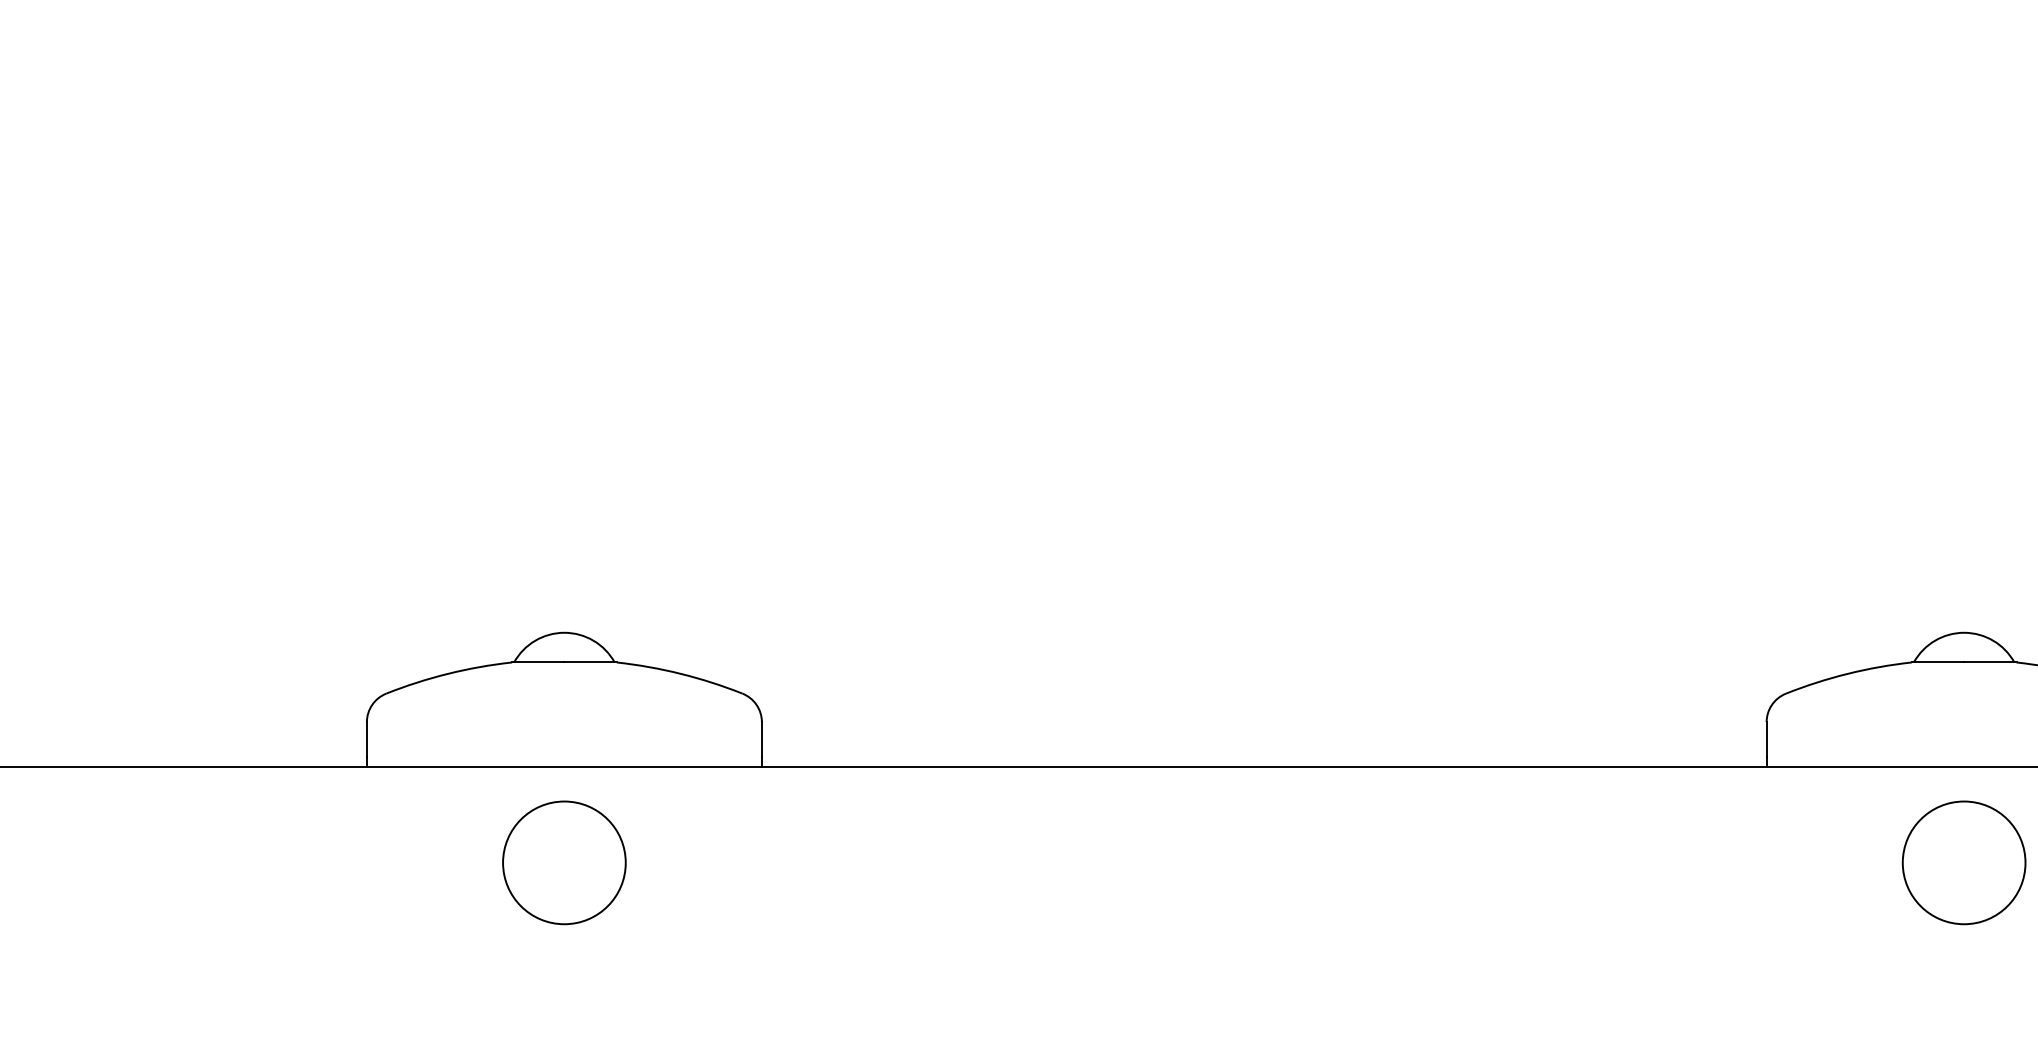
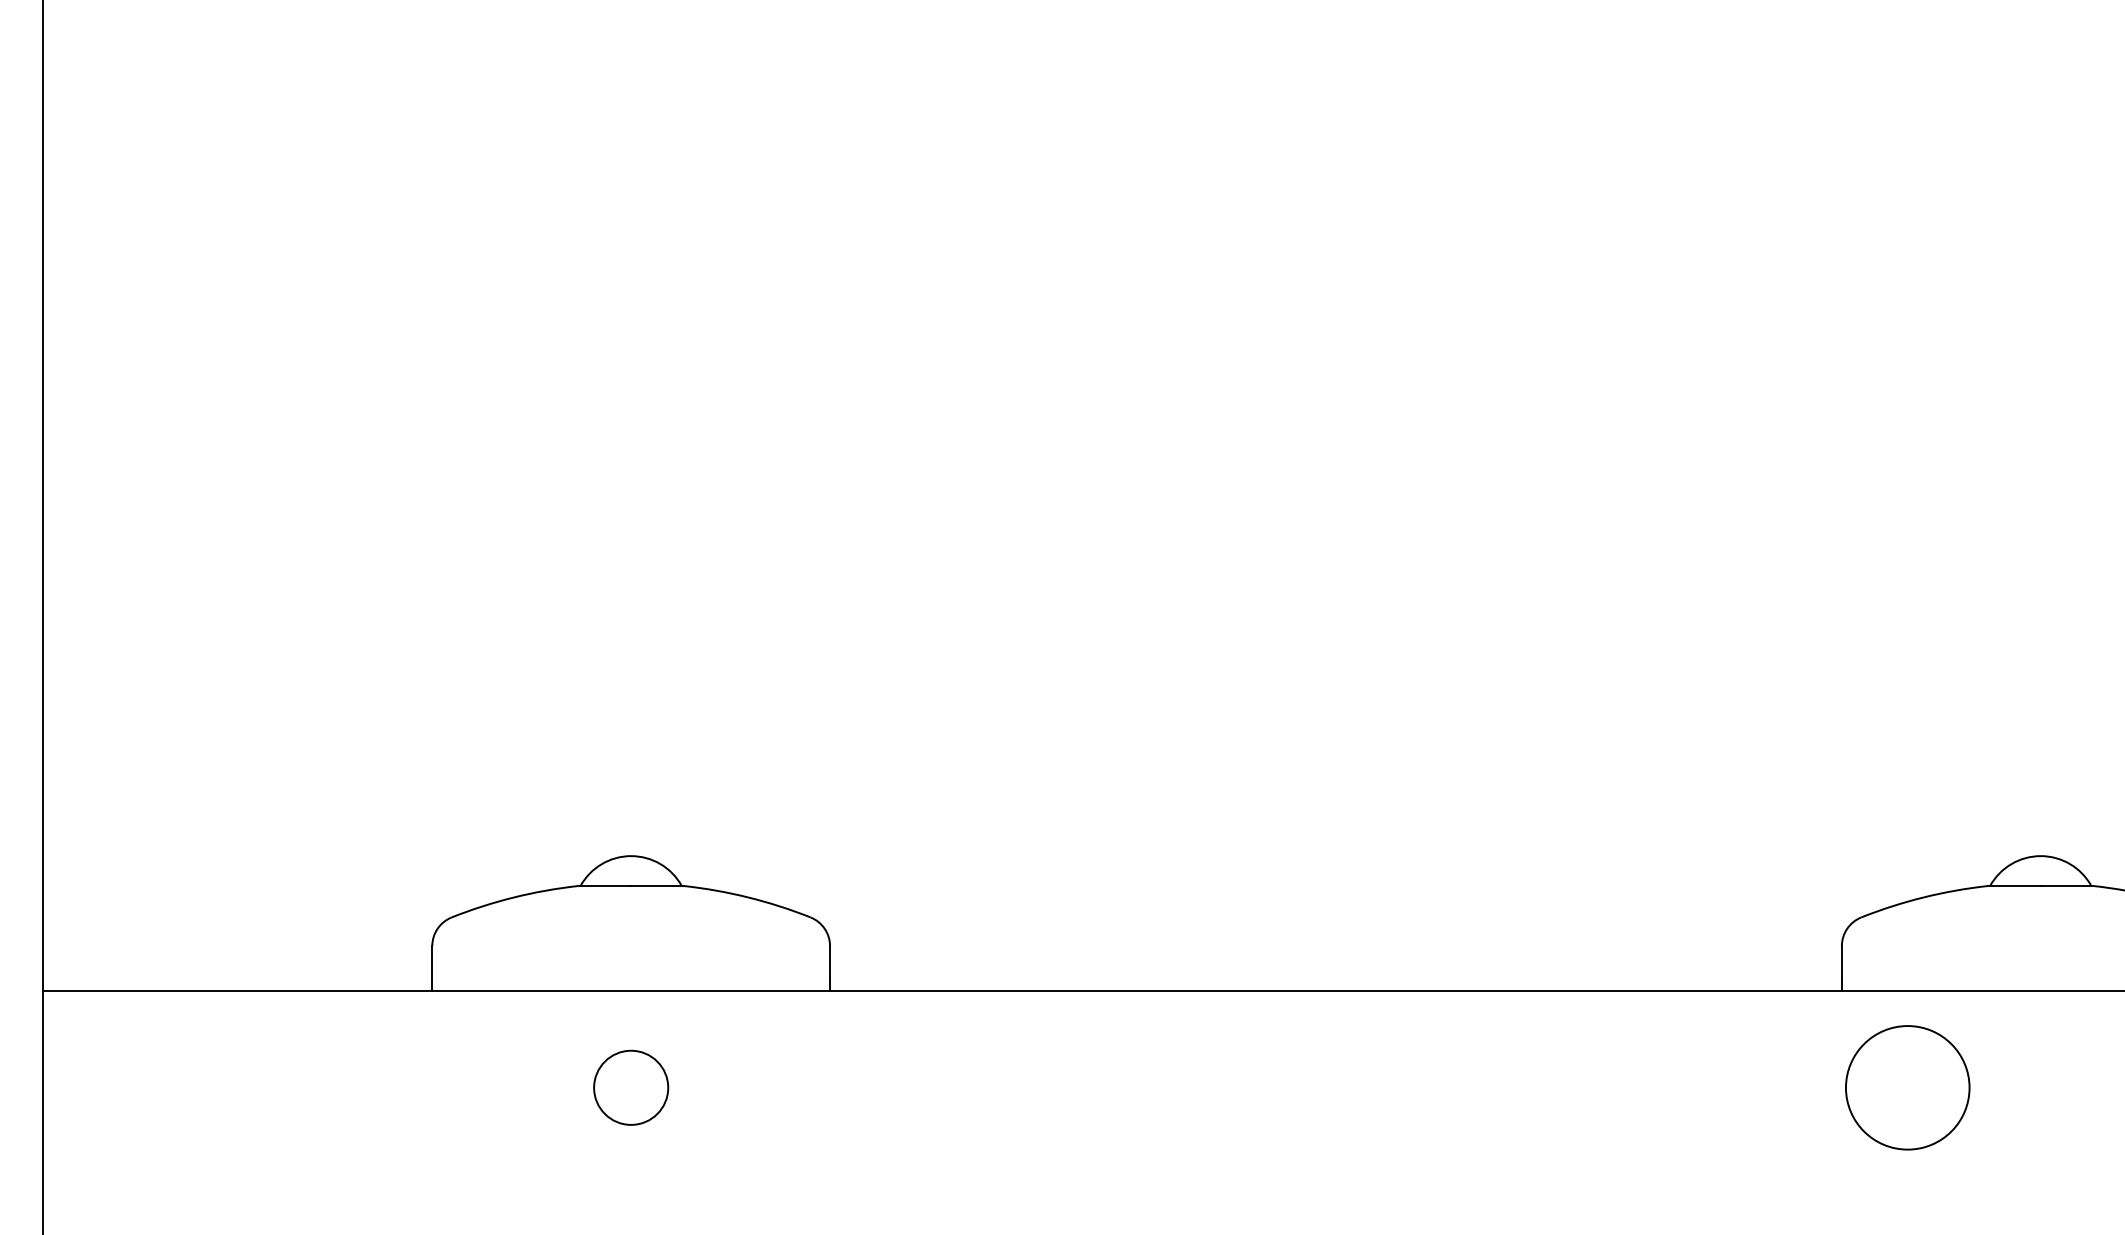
circle: (563, 862) -> (630, 1087), size x0.6
circle: (1963, 862) -> (1907, 1087), moved

